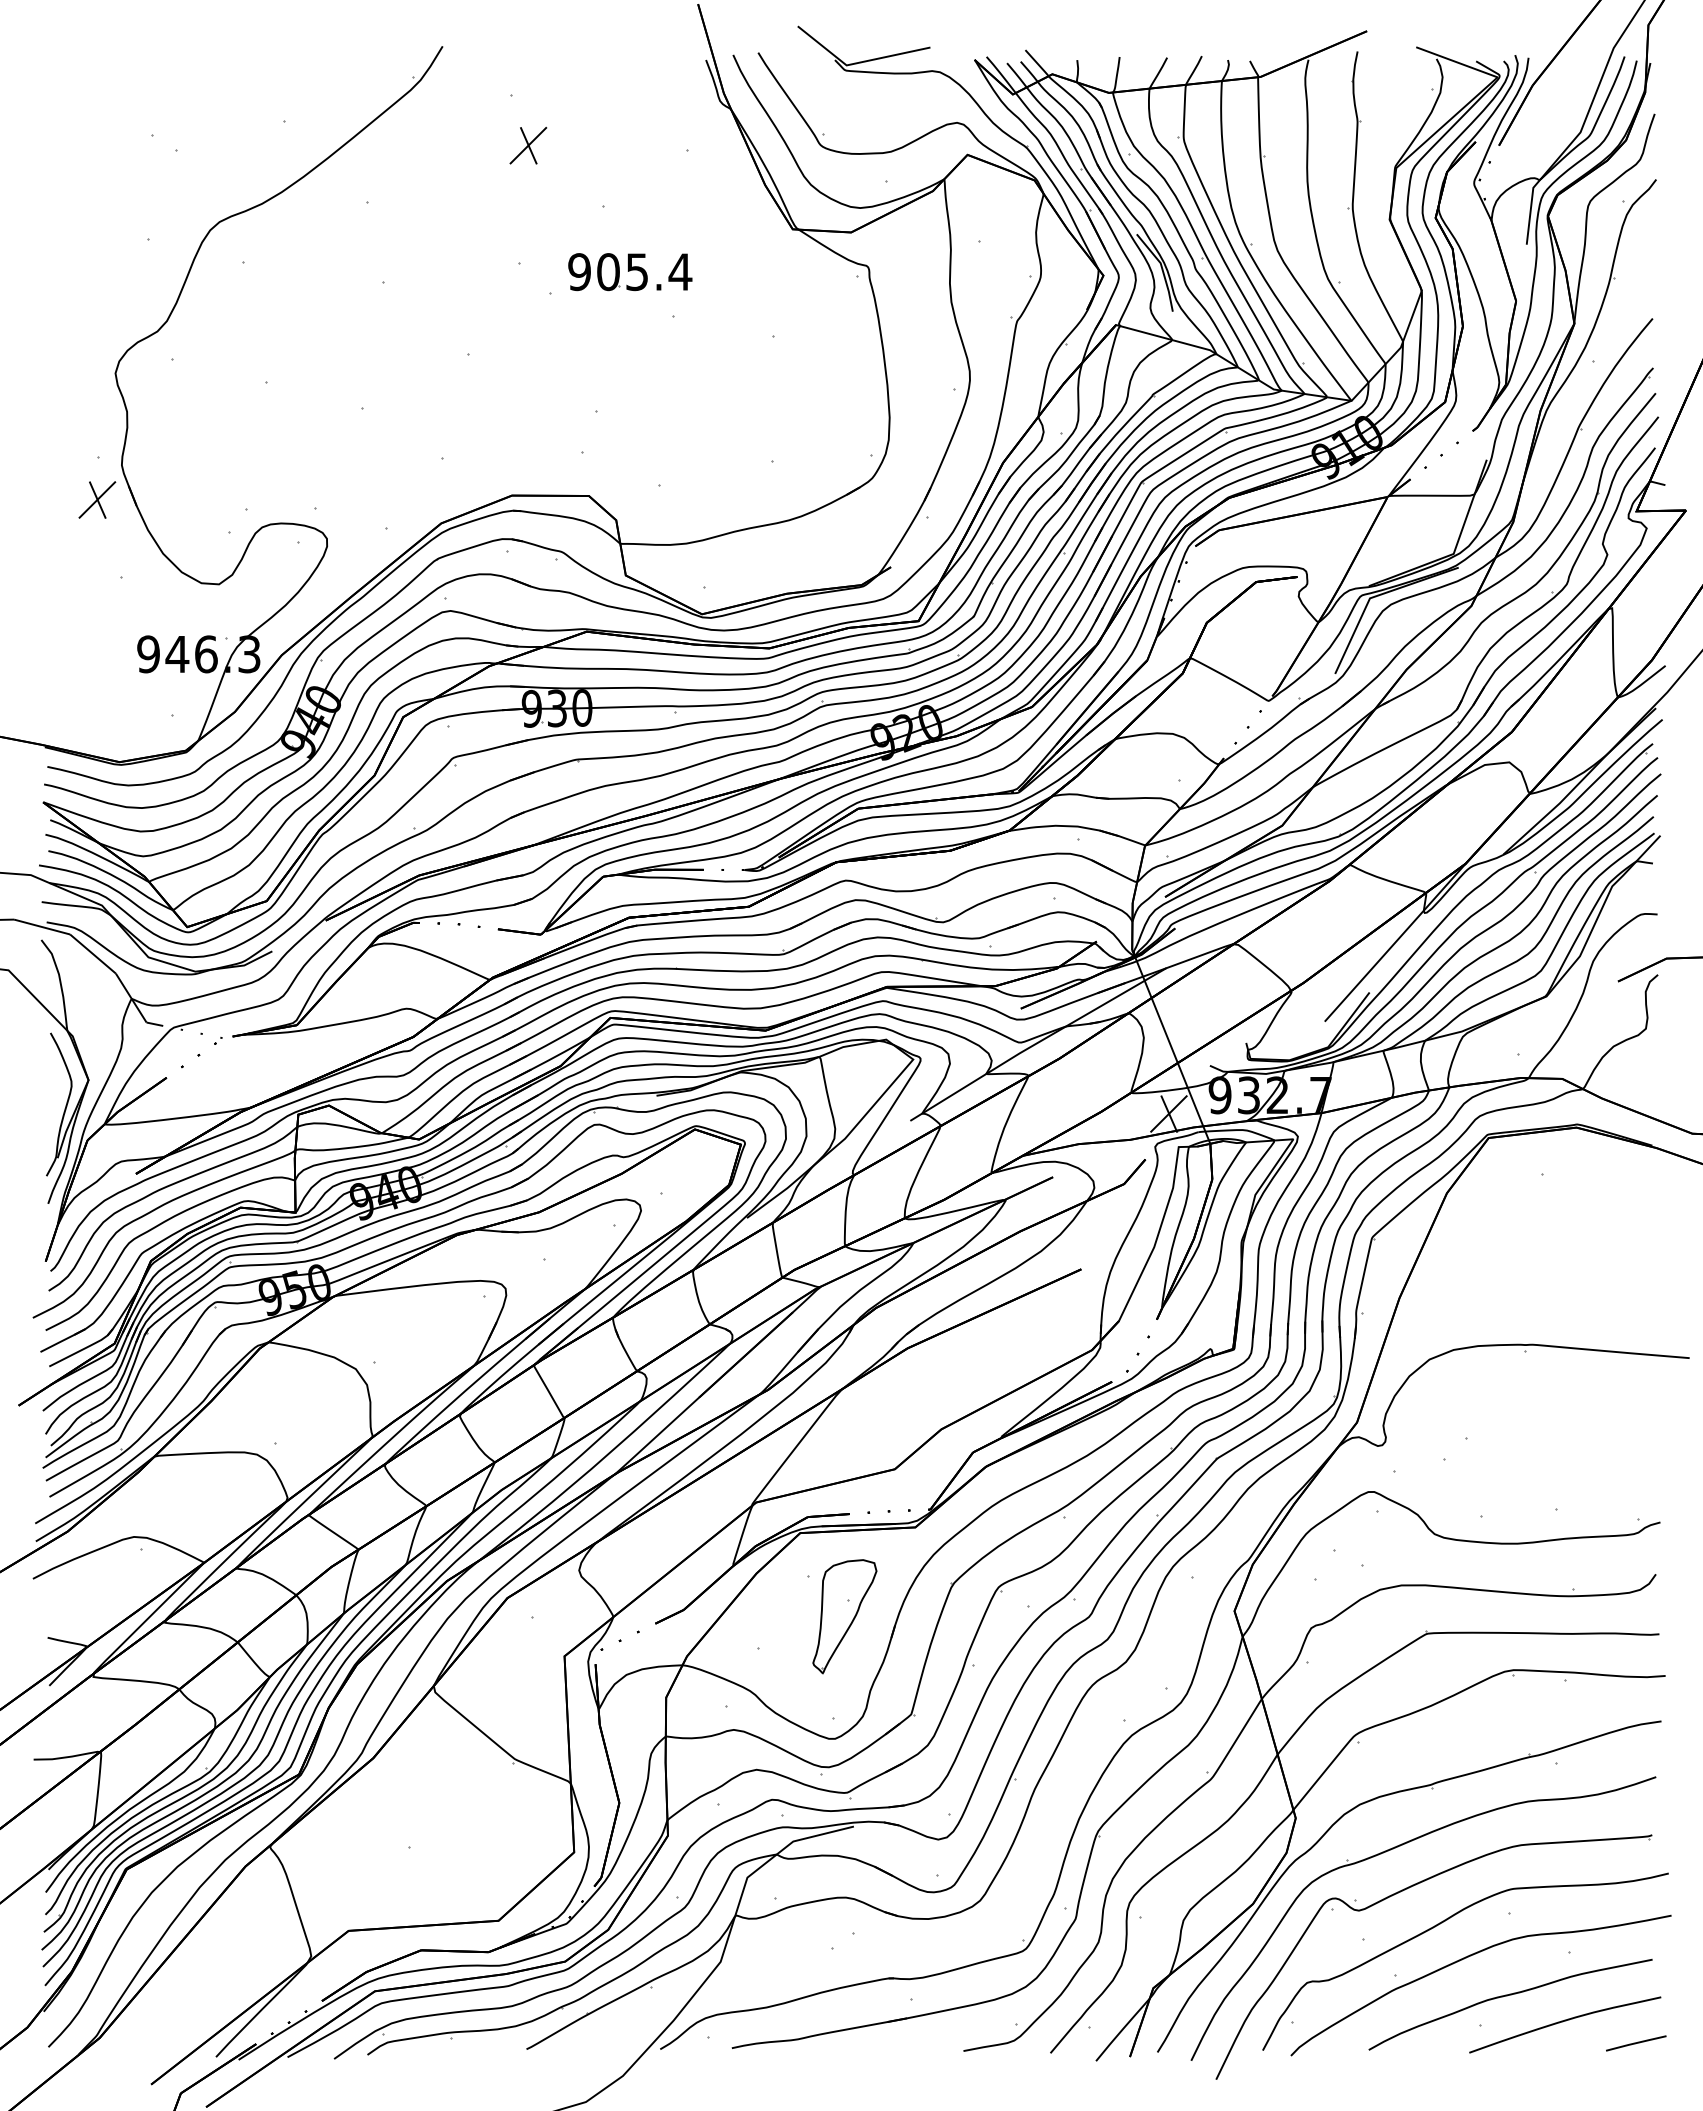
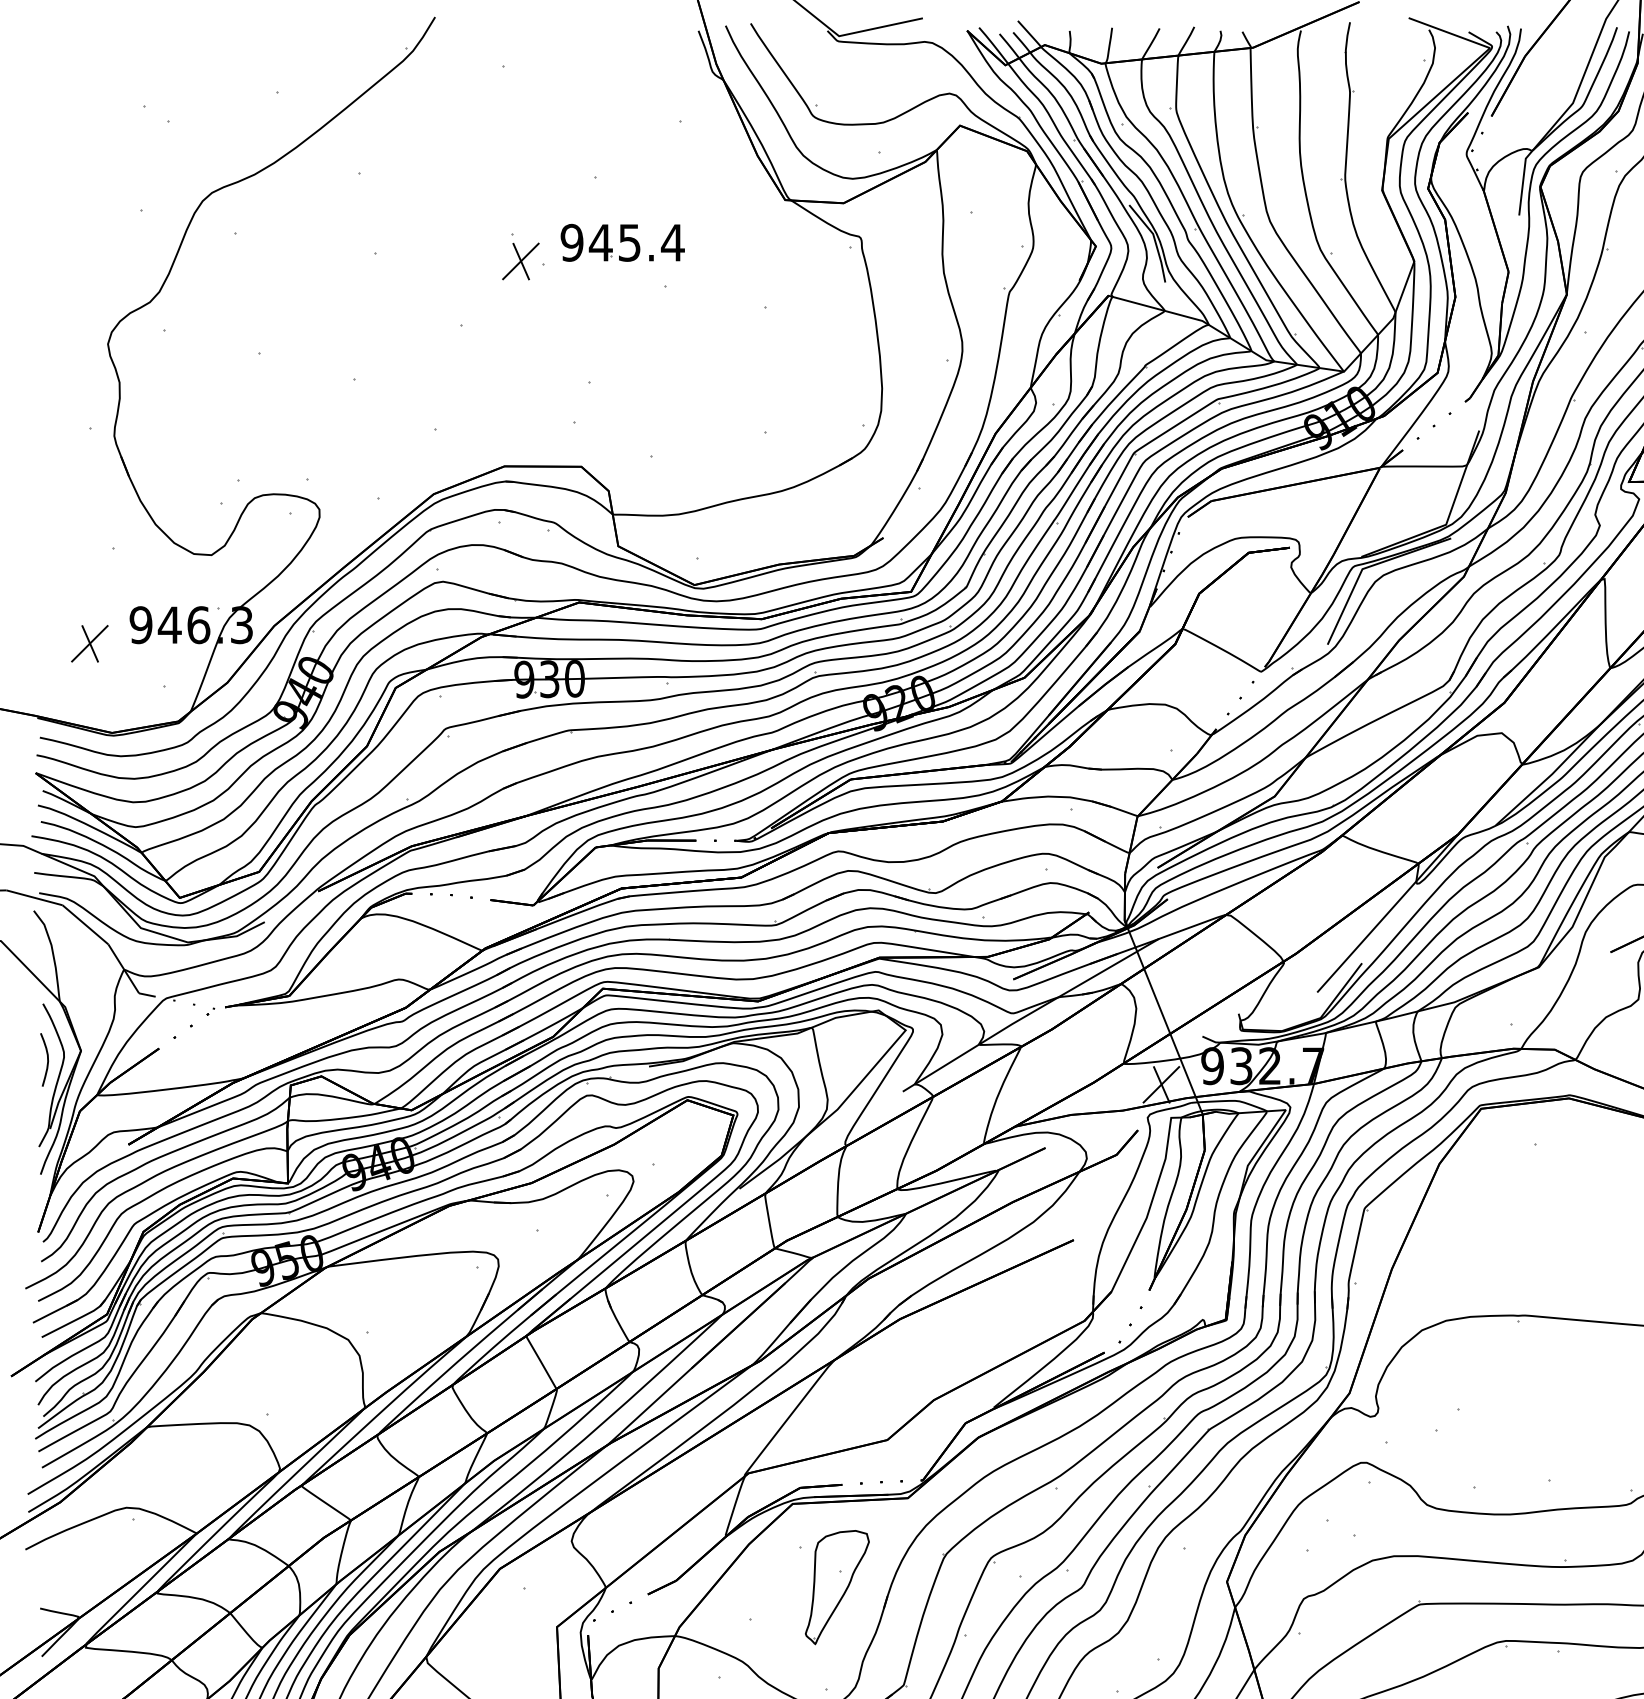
part: (528, 145) -> (520, 261), moved
text: (608, 272) -> (600, 243), 905.4 -> 945.4
part: (97, 499) -> (89, 643), moved
curve: (54, 1088) -> (46, 1059), added

